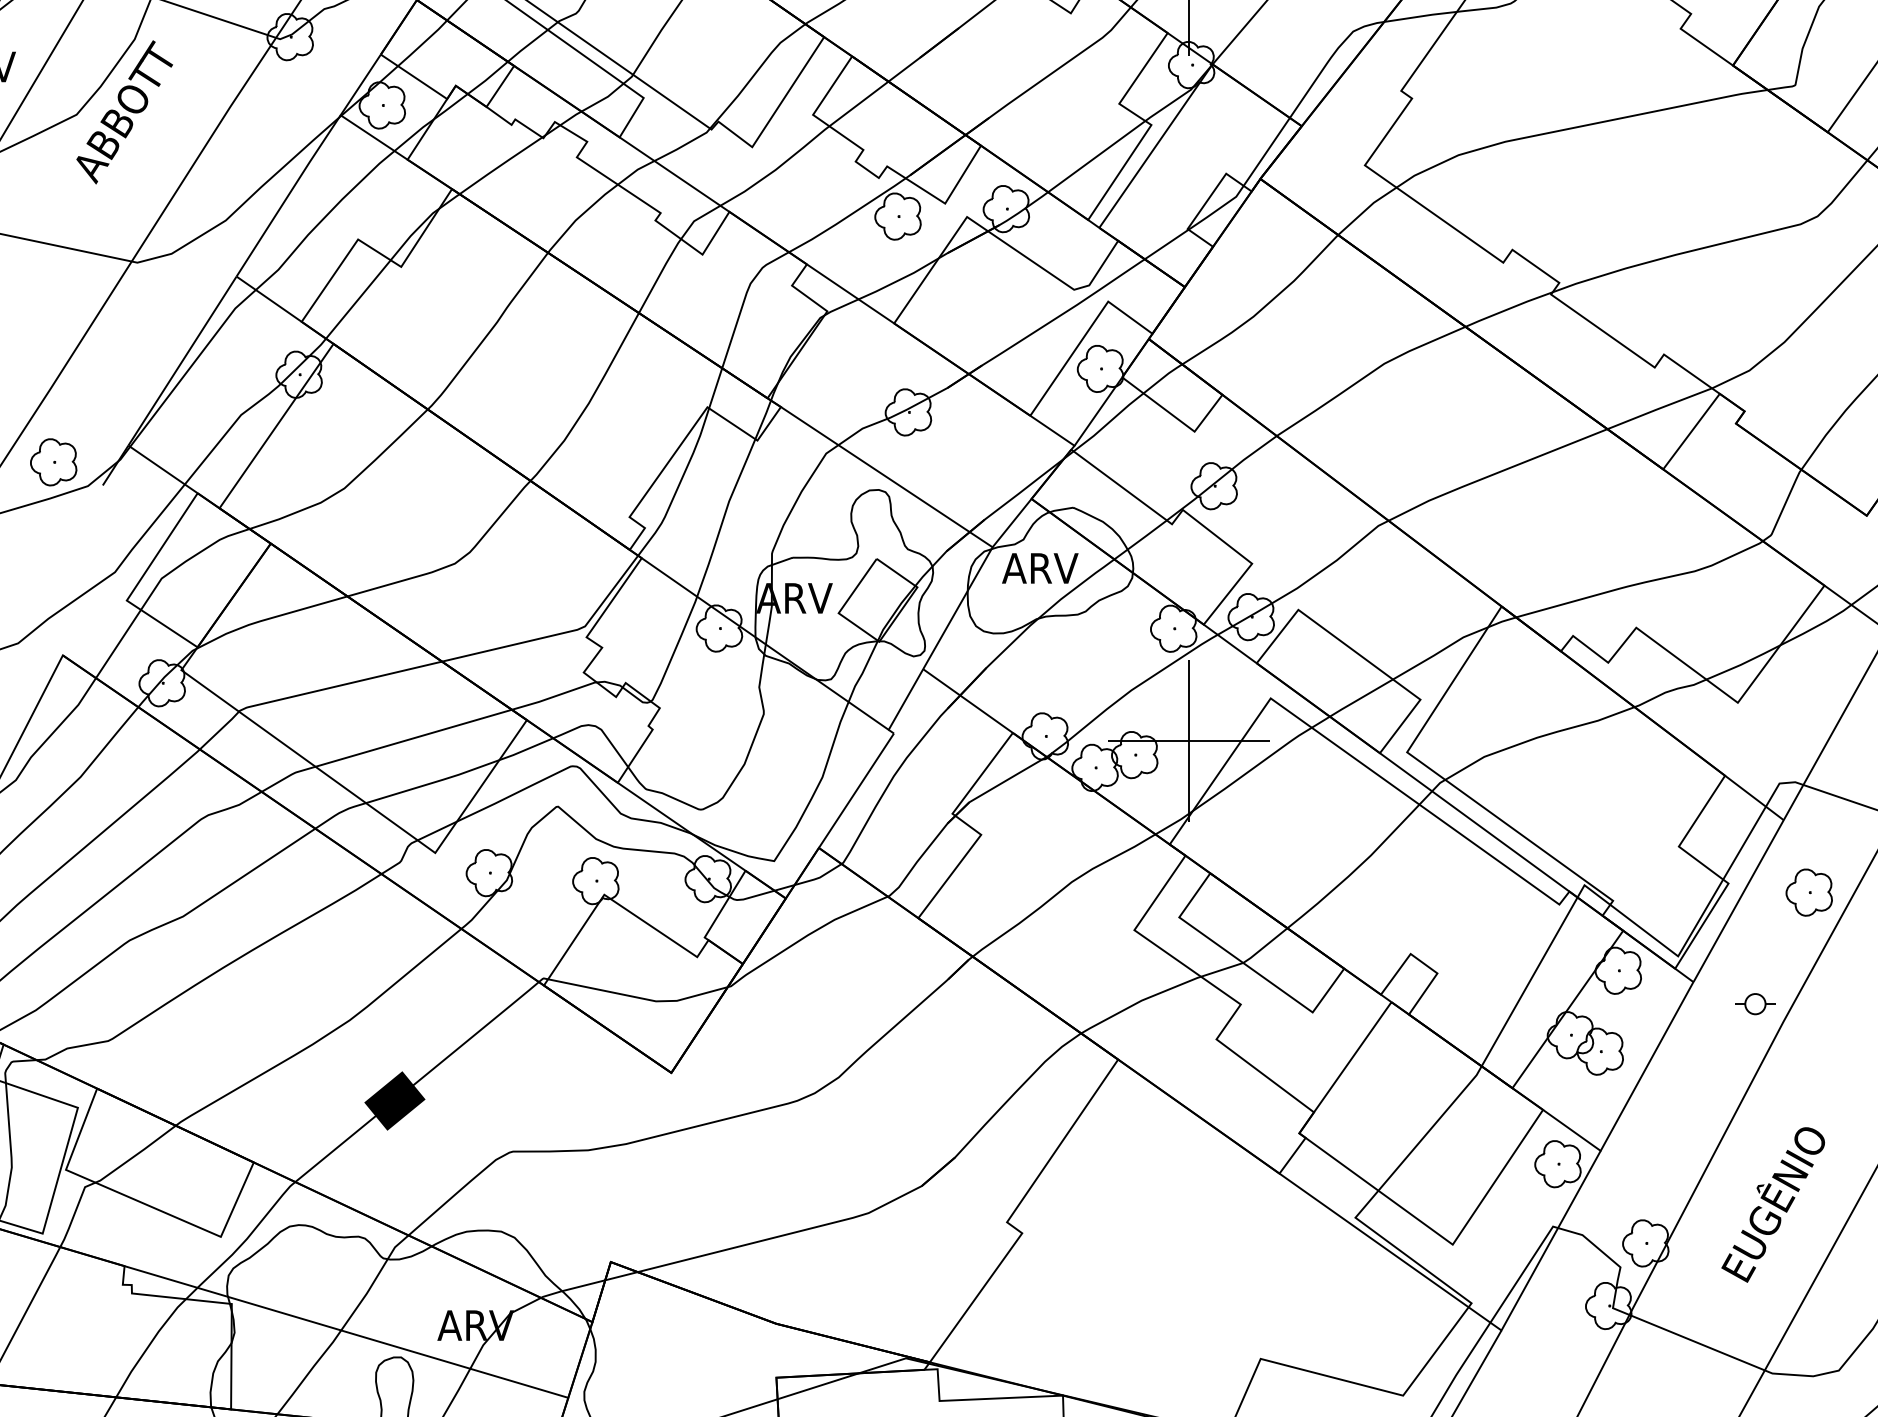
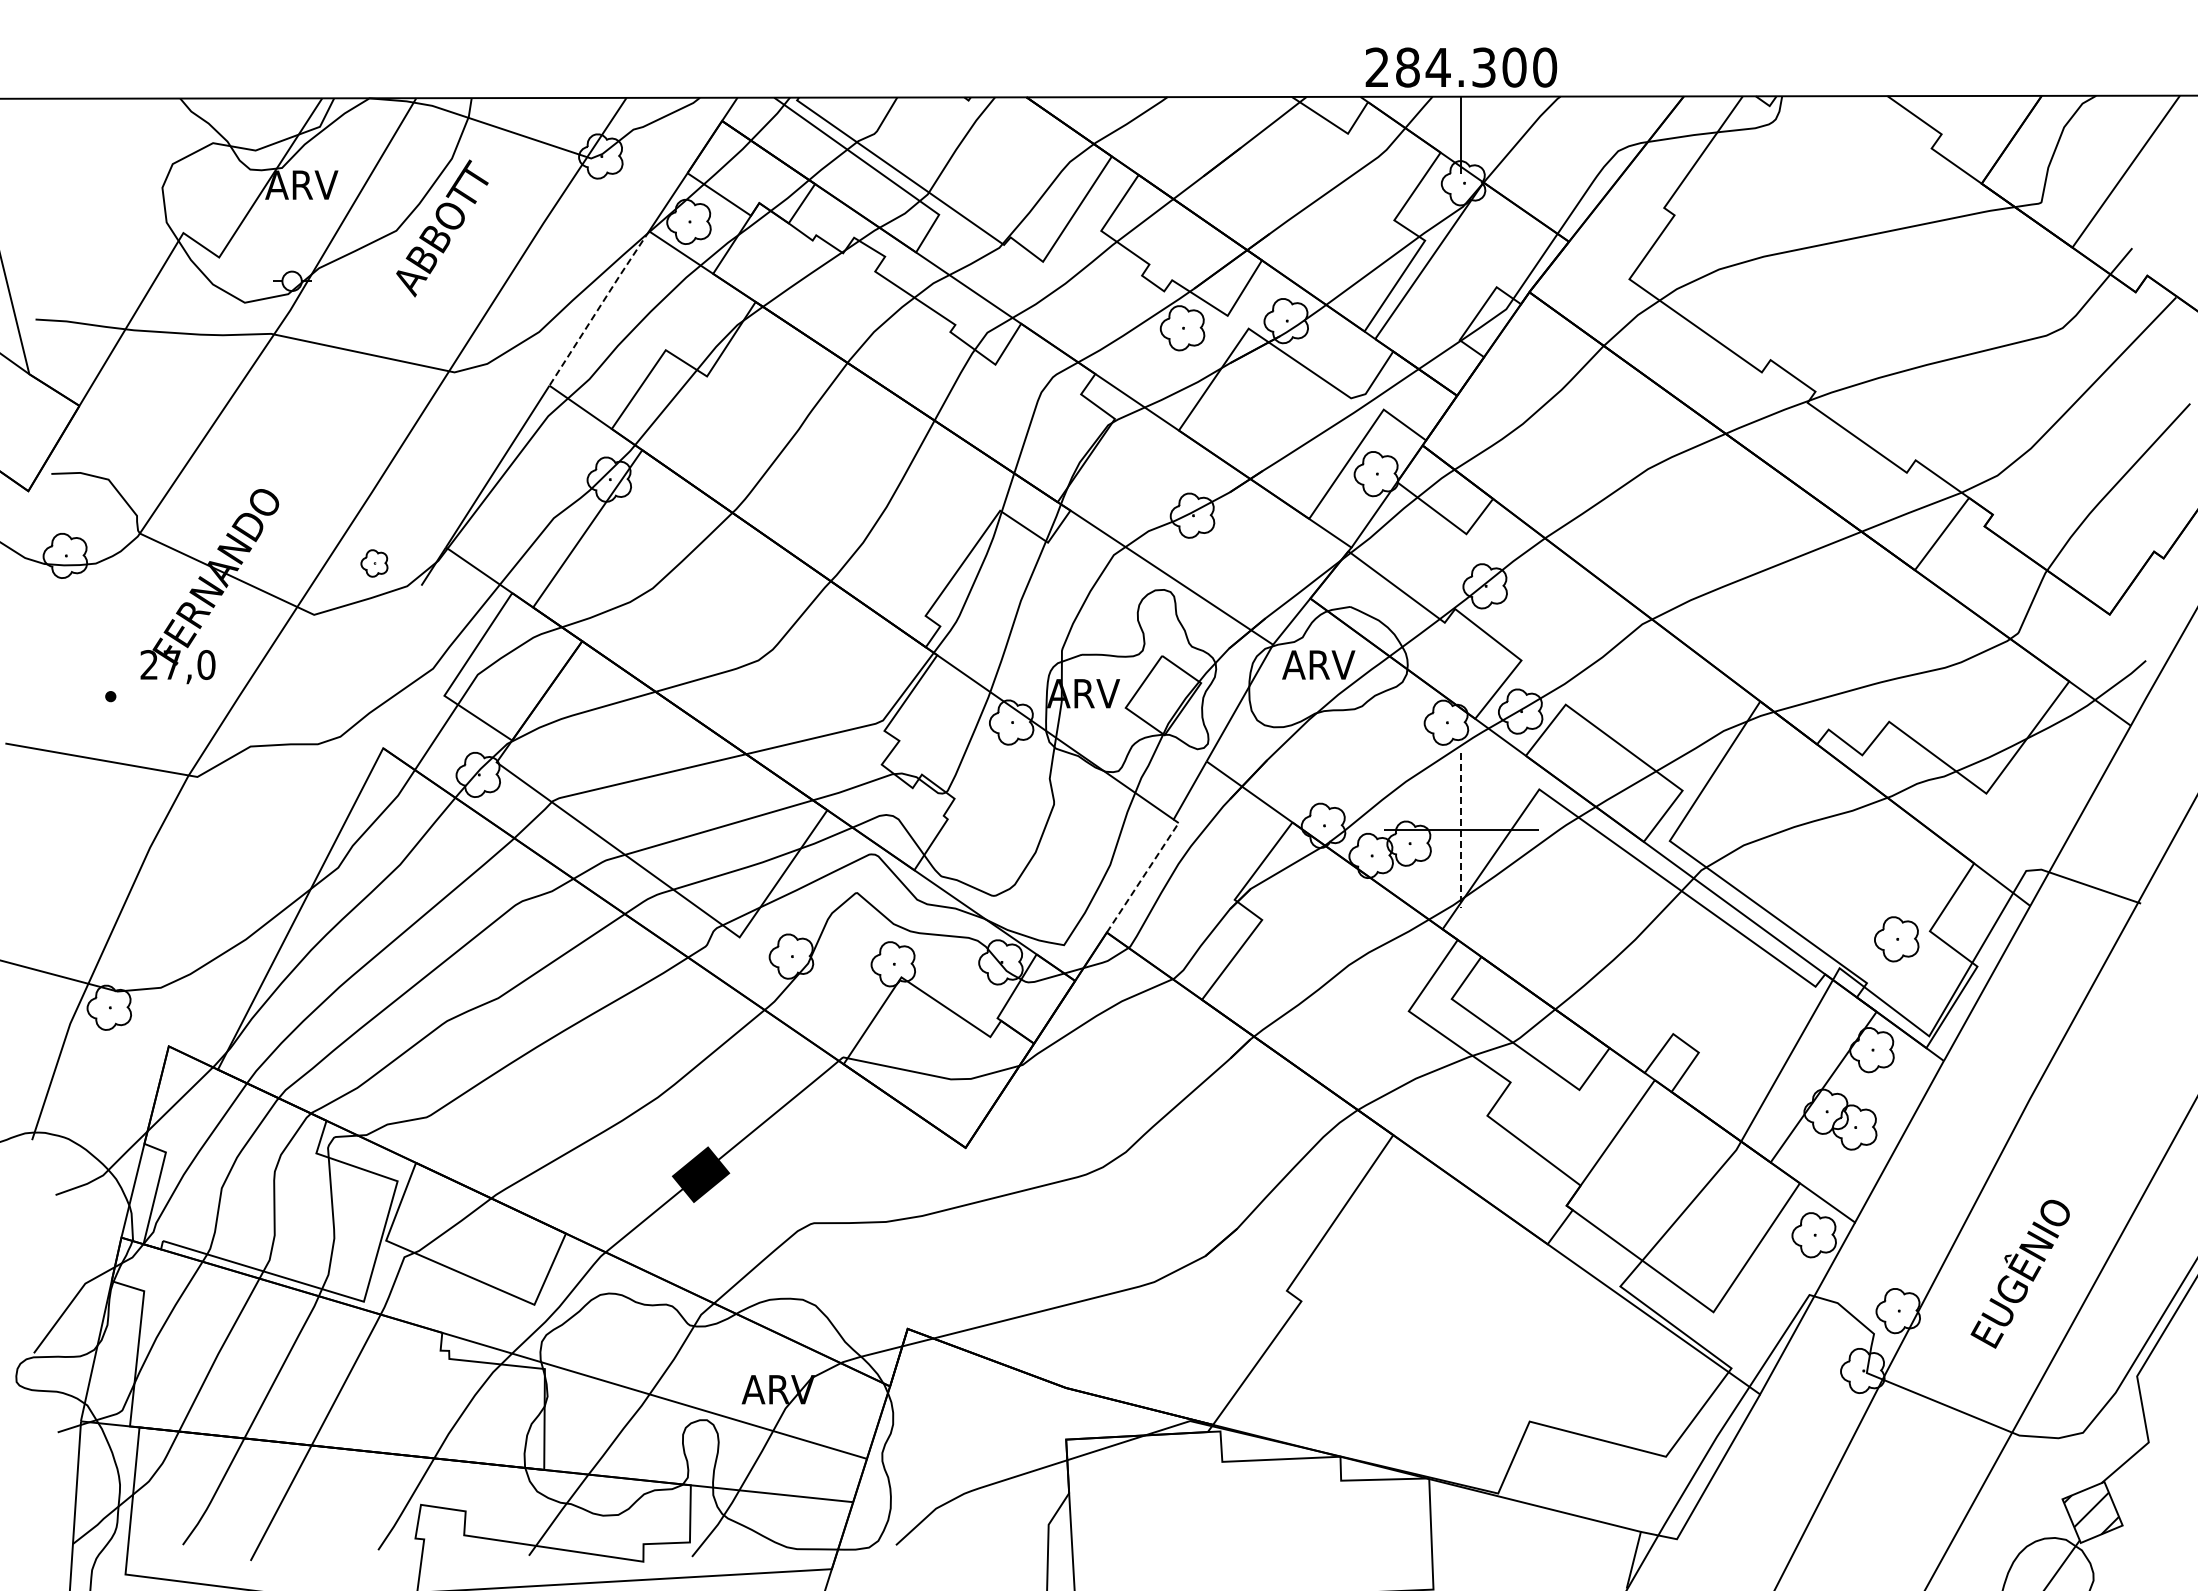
line: (288, 194) -> (599, 307), solid -> dashed
part: (53, 462) -> (374, 563), size x0.6
line: (1189, 741) -> (1461, 830), solid -> dashed
line: (856, 790) -> (1142, 877), solid -> dashed
part: (1809, 892) -> (1896, 939), moved
part: (1755, 1003) -> (2003, 1081), removed

